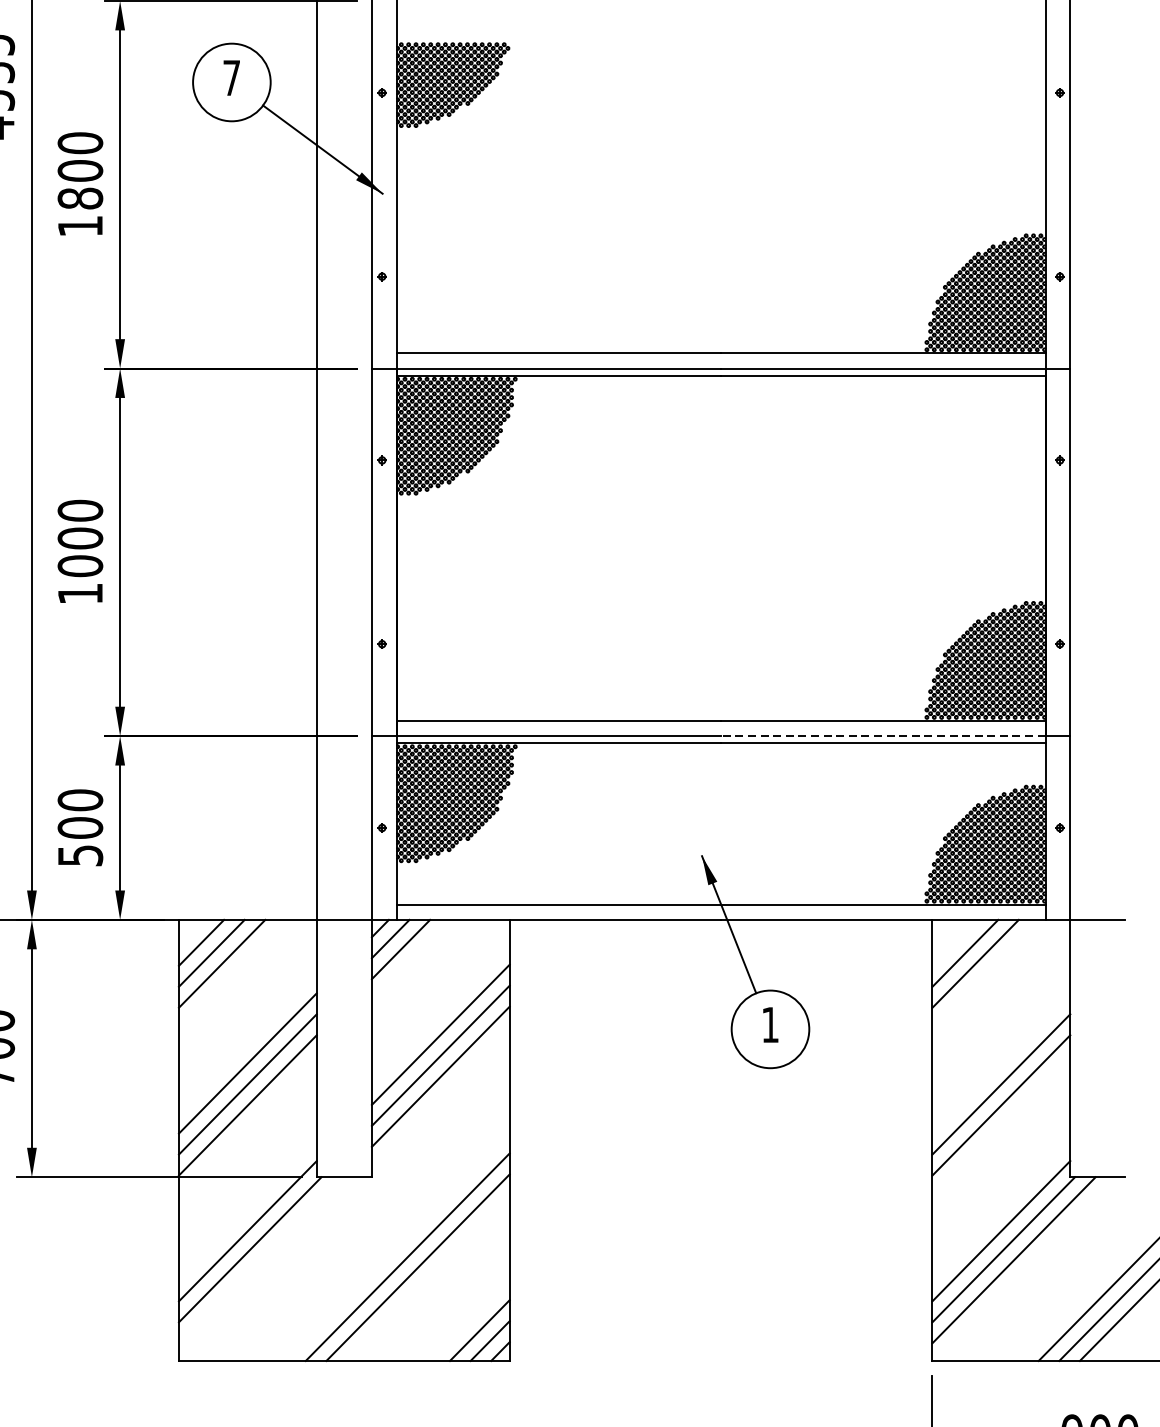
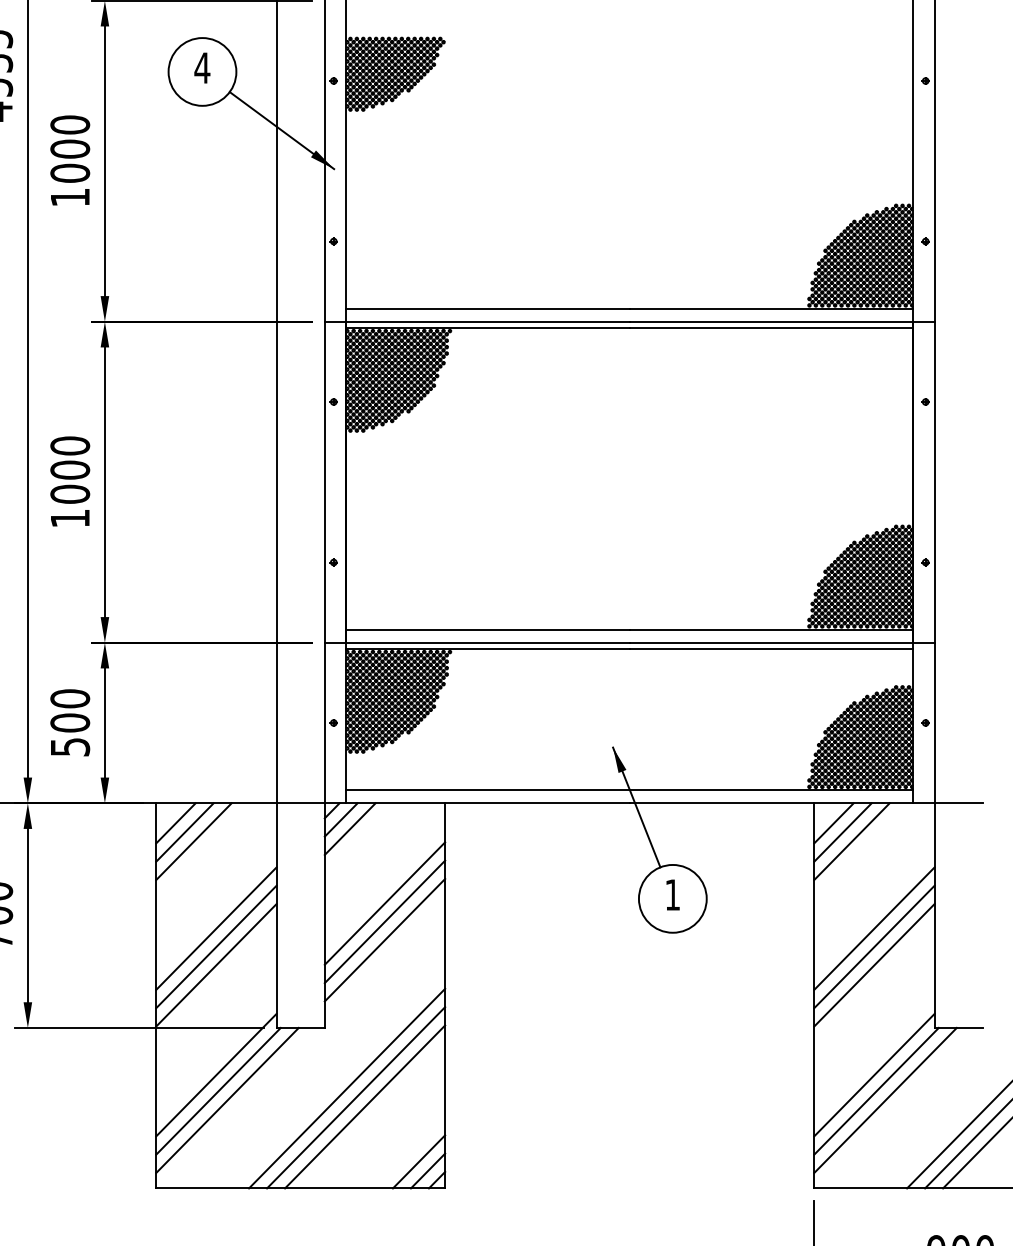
text: (231, 77) -> (202, 67), 7 -> 4
text: (79, 197) -> (69, 172), 1800 -> 1000
line: (883, 735) -> (771, 642), dashed -> solid
line: (954, 943) -> (833, 823), added
line: (1001, 1063) -> (874, 928), added
line: (397, 1246) -> (347, 1088), added
line: (260, 1259) -> (227, 1099), added

